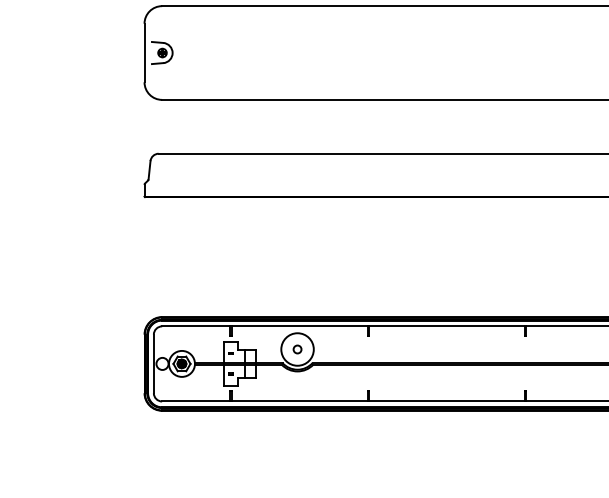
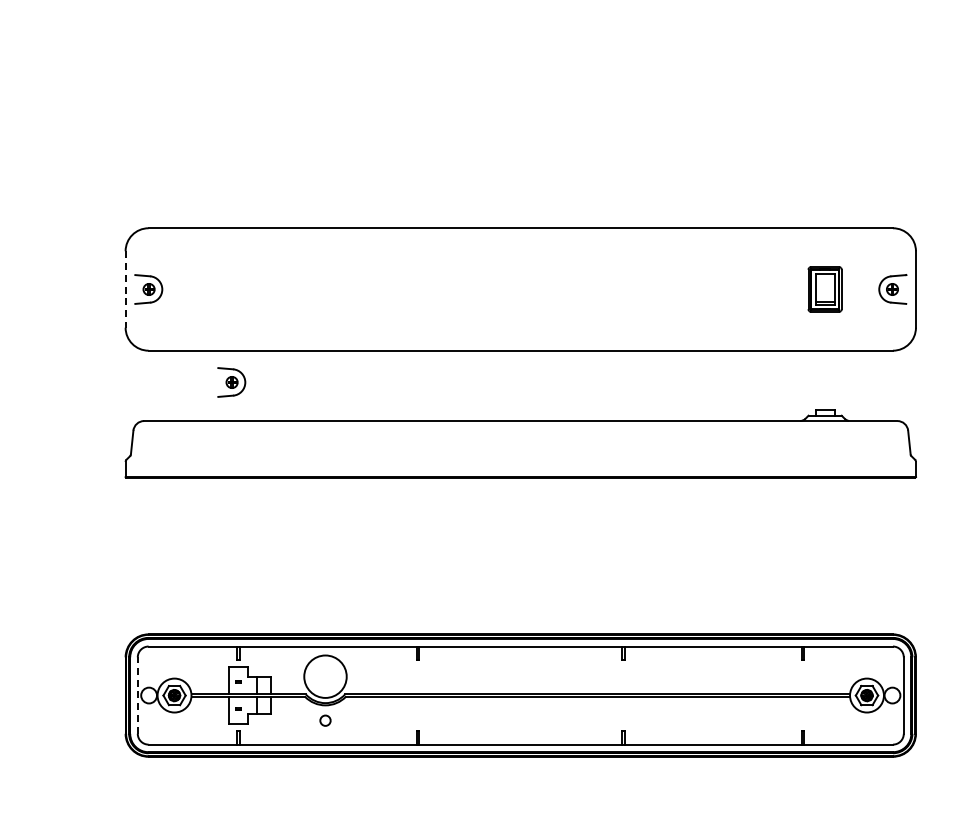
line: (144, 53) -> (125, 289), solid -> dashed
part: (225, 124) -> (231, 382), added
circle: (297, 349) -> (325, 720), moved
line: (153, 363) -> (137, 695), solid -> dashed

